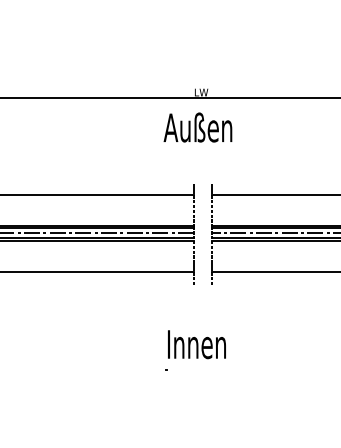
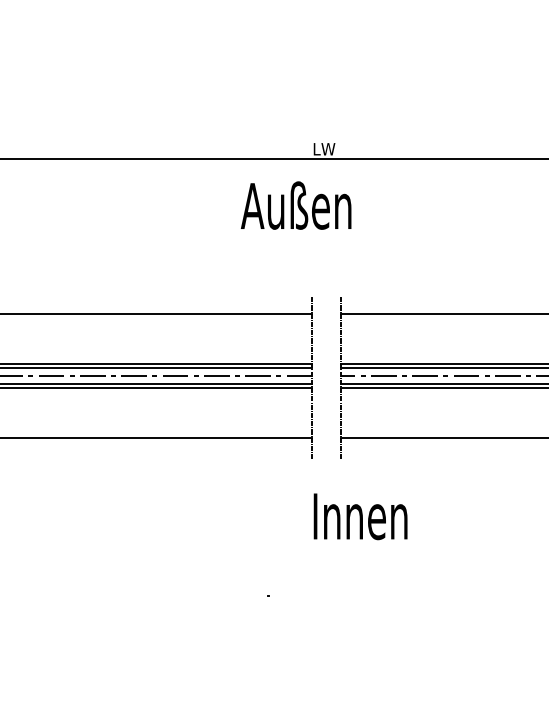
text: (197, 127) -> (295, 205), moved
text: (196, 344) -> (359, 516), moved

